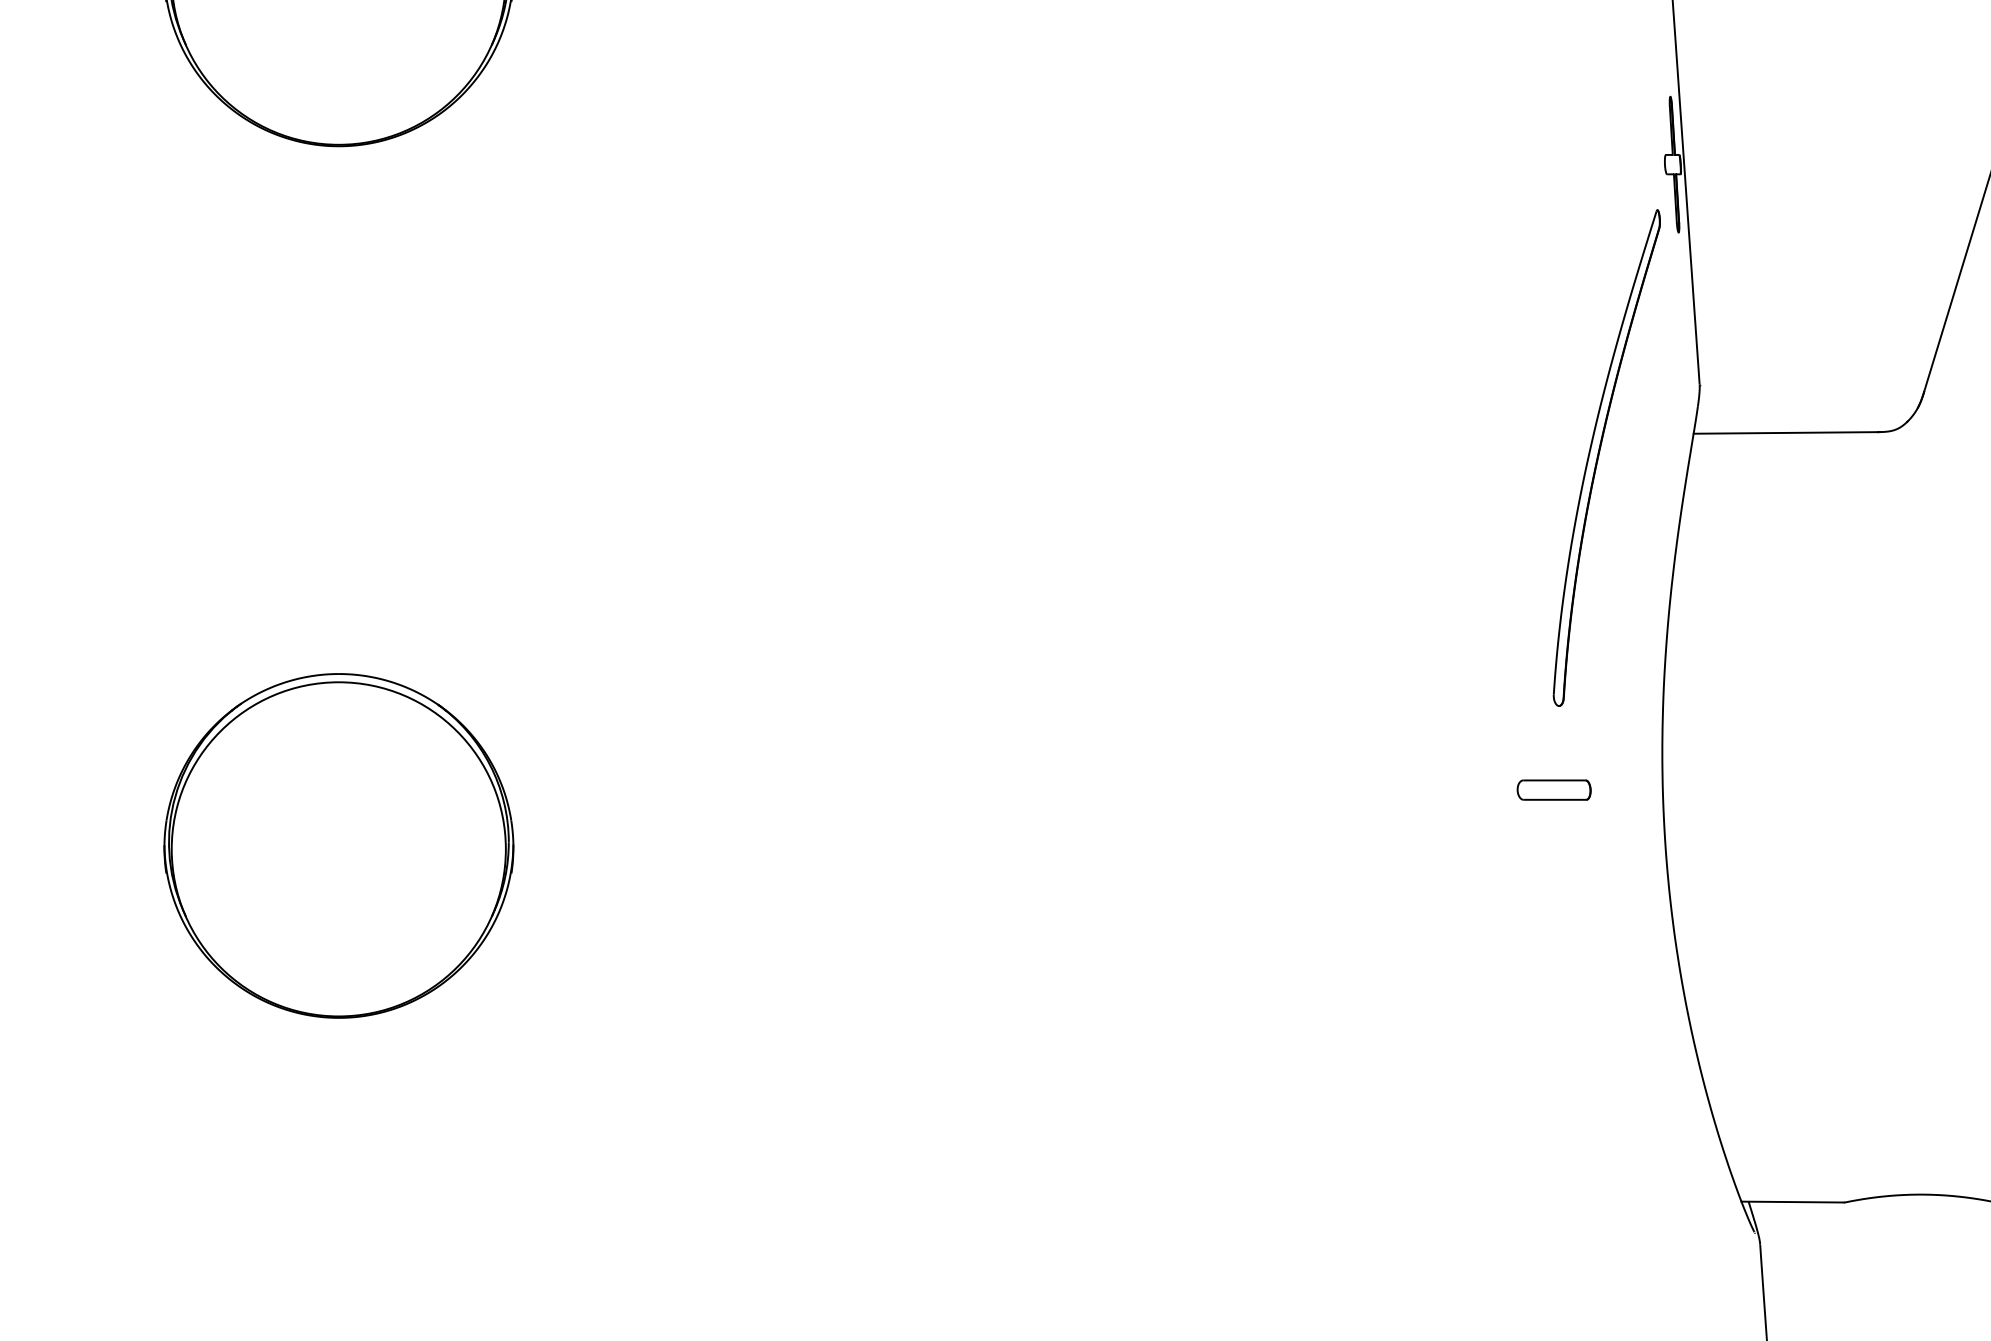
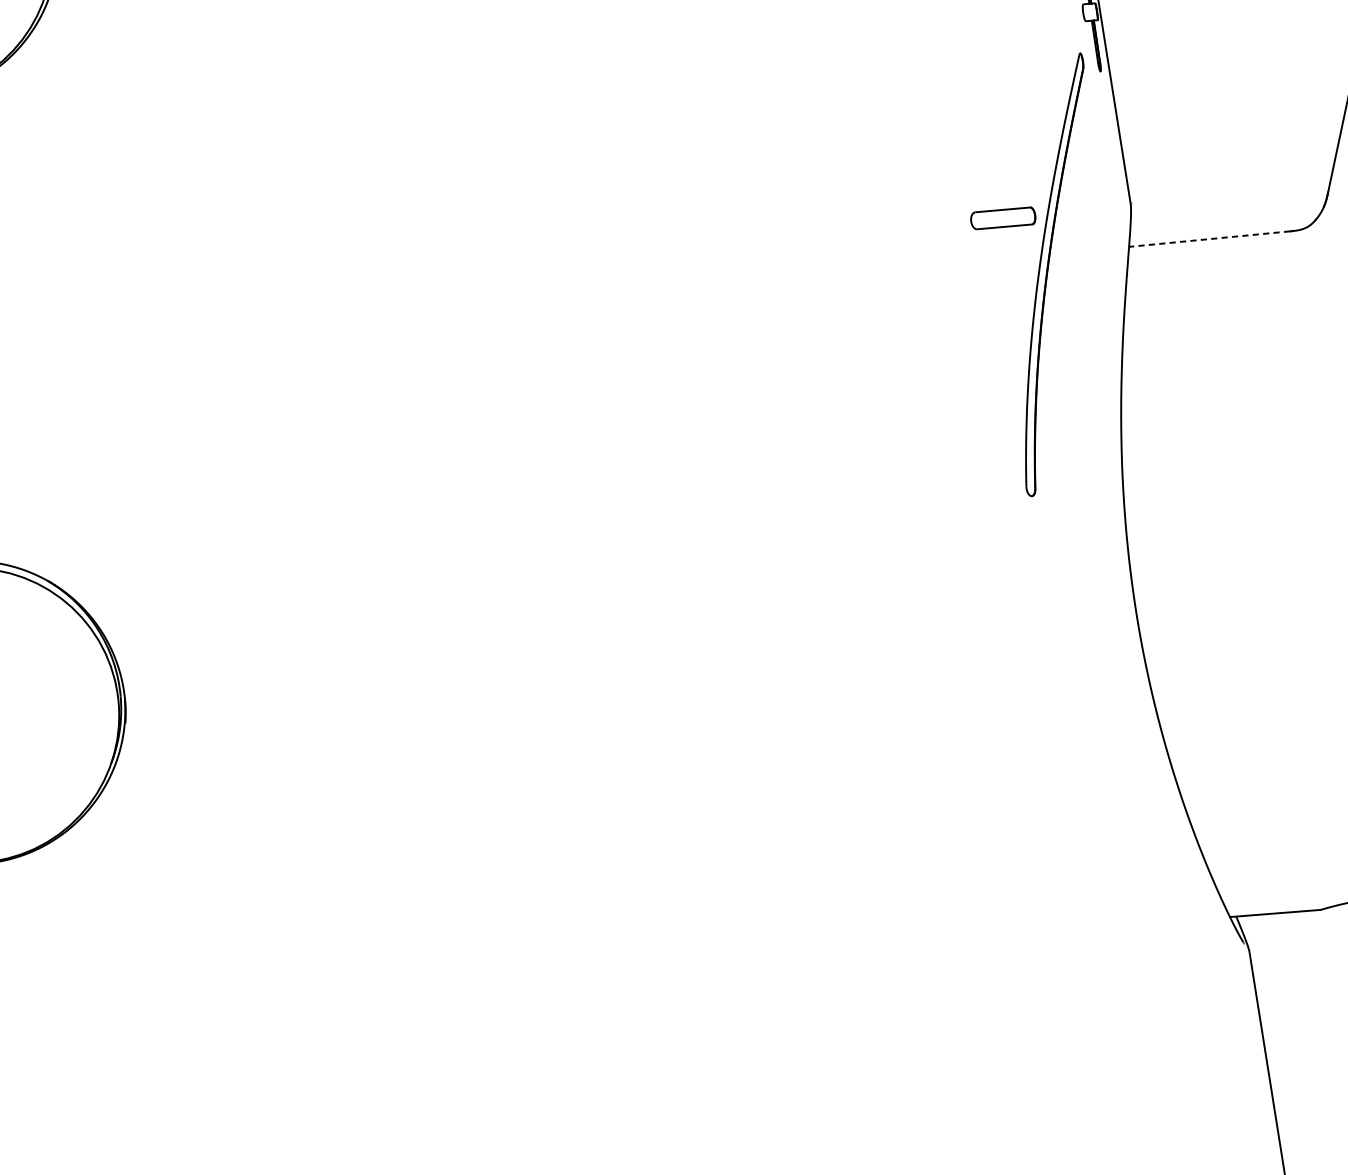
line: (1785, 432) -> (1209, 238), solid -> dashed
part: (1553, 789) -> (1002, 217), moved

